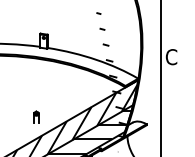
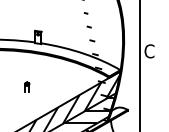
part: (36, 116) -> (27, 86), moved

